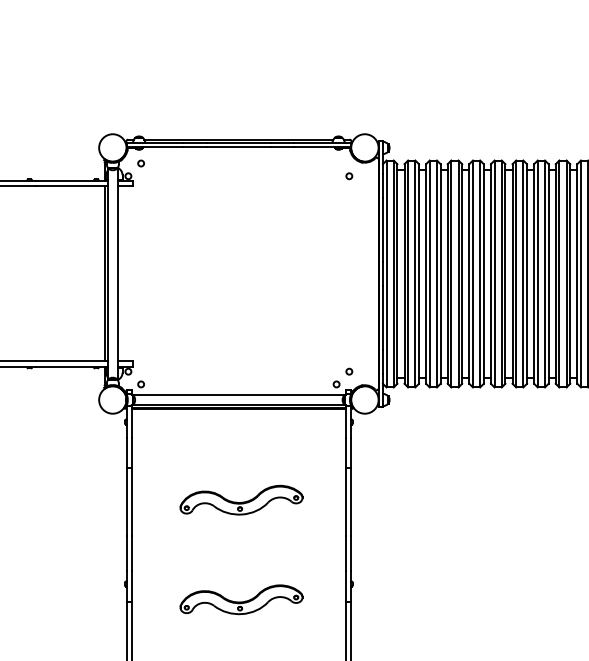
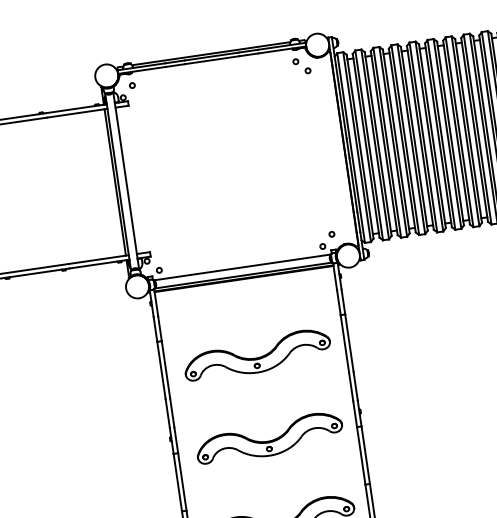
circle: (336, 163) -> (295, 61), added
part: (241, 499) -> (257, 354), size x1.43
part: (241, 599) -> (269, 438), size x1.43

